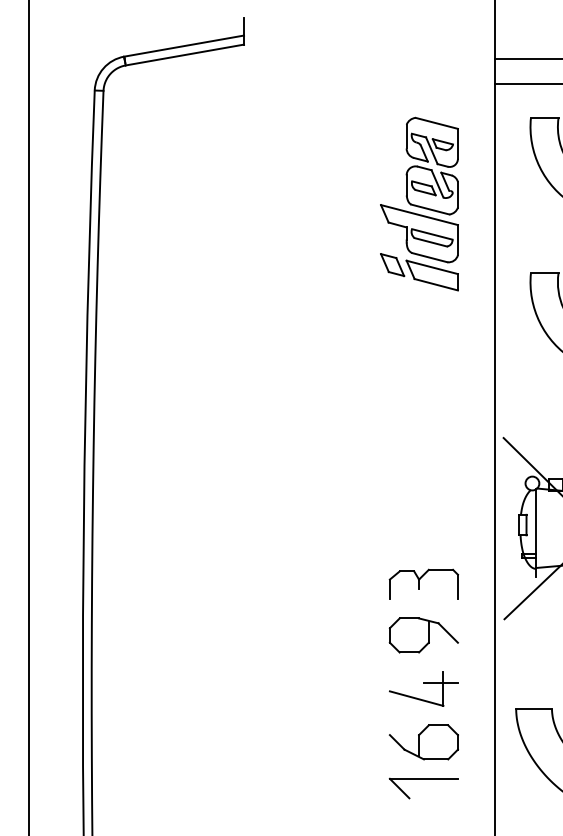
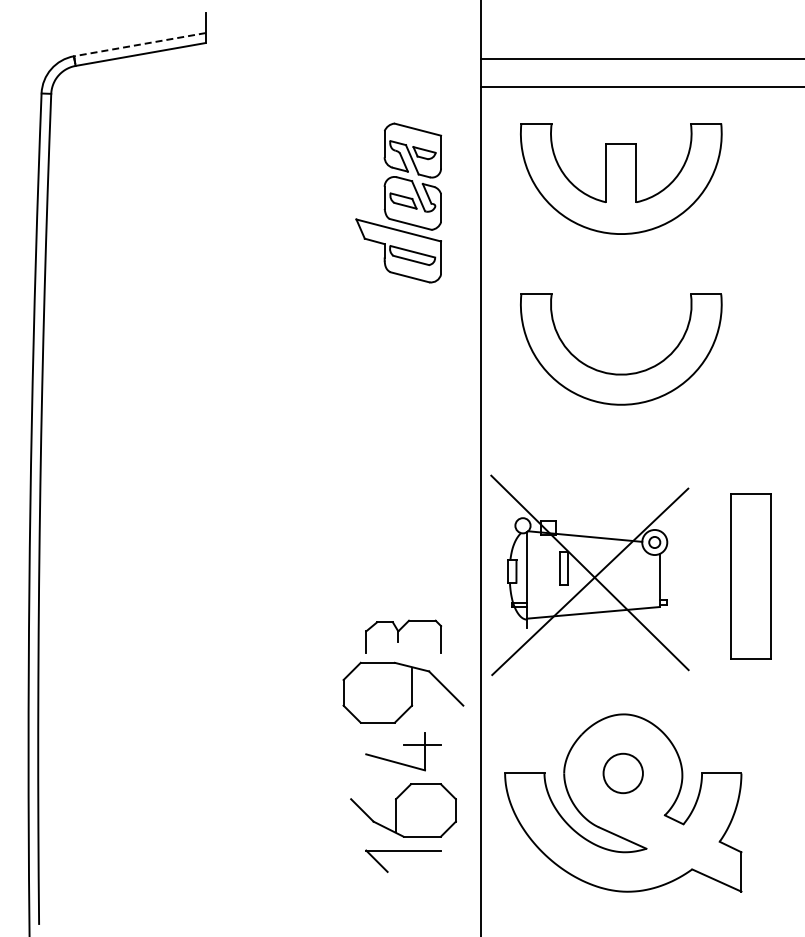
line: (183, 45) -> (139, 44), solid -> dashed
part: (419, 272) -> (398, 293), removed
part: (423, 635) -> (403, 692), size x1.6
part: (423, 742) -> (403, 810), size x1.4

